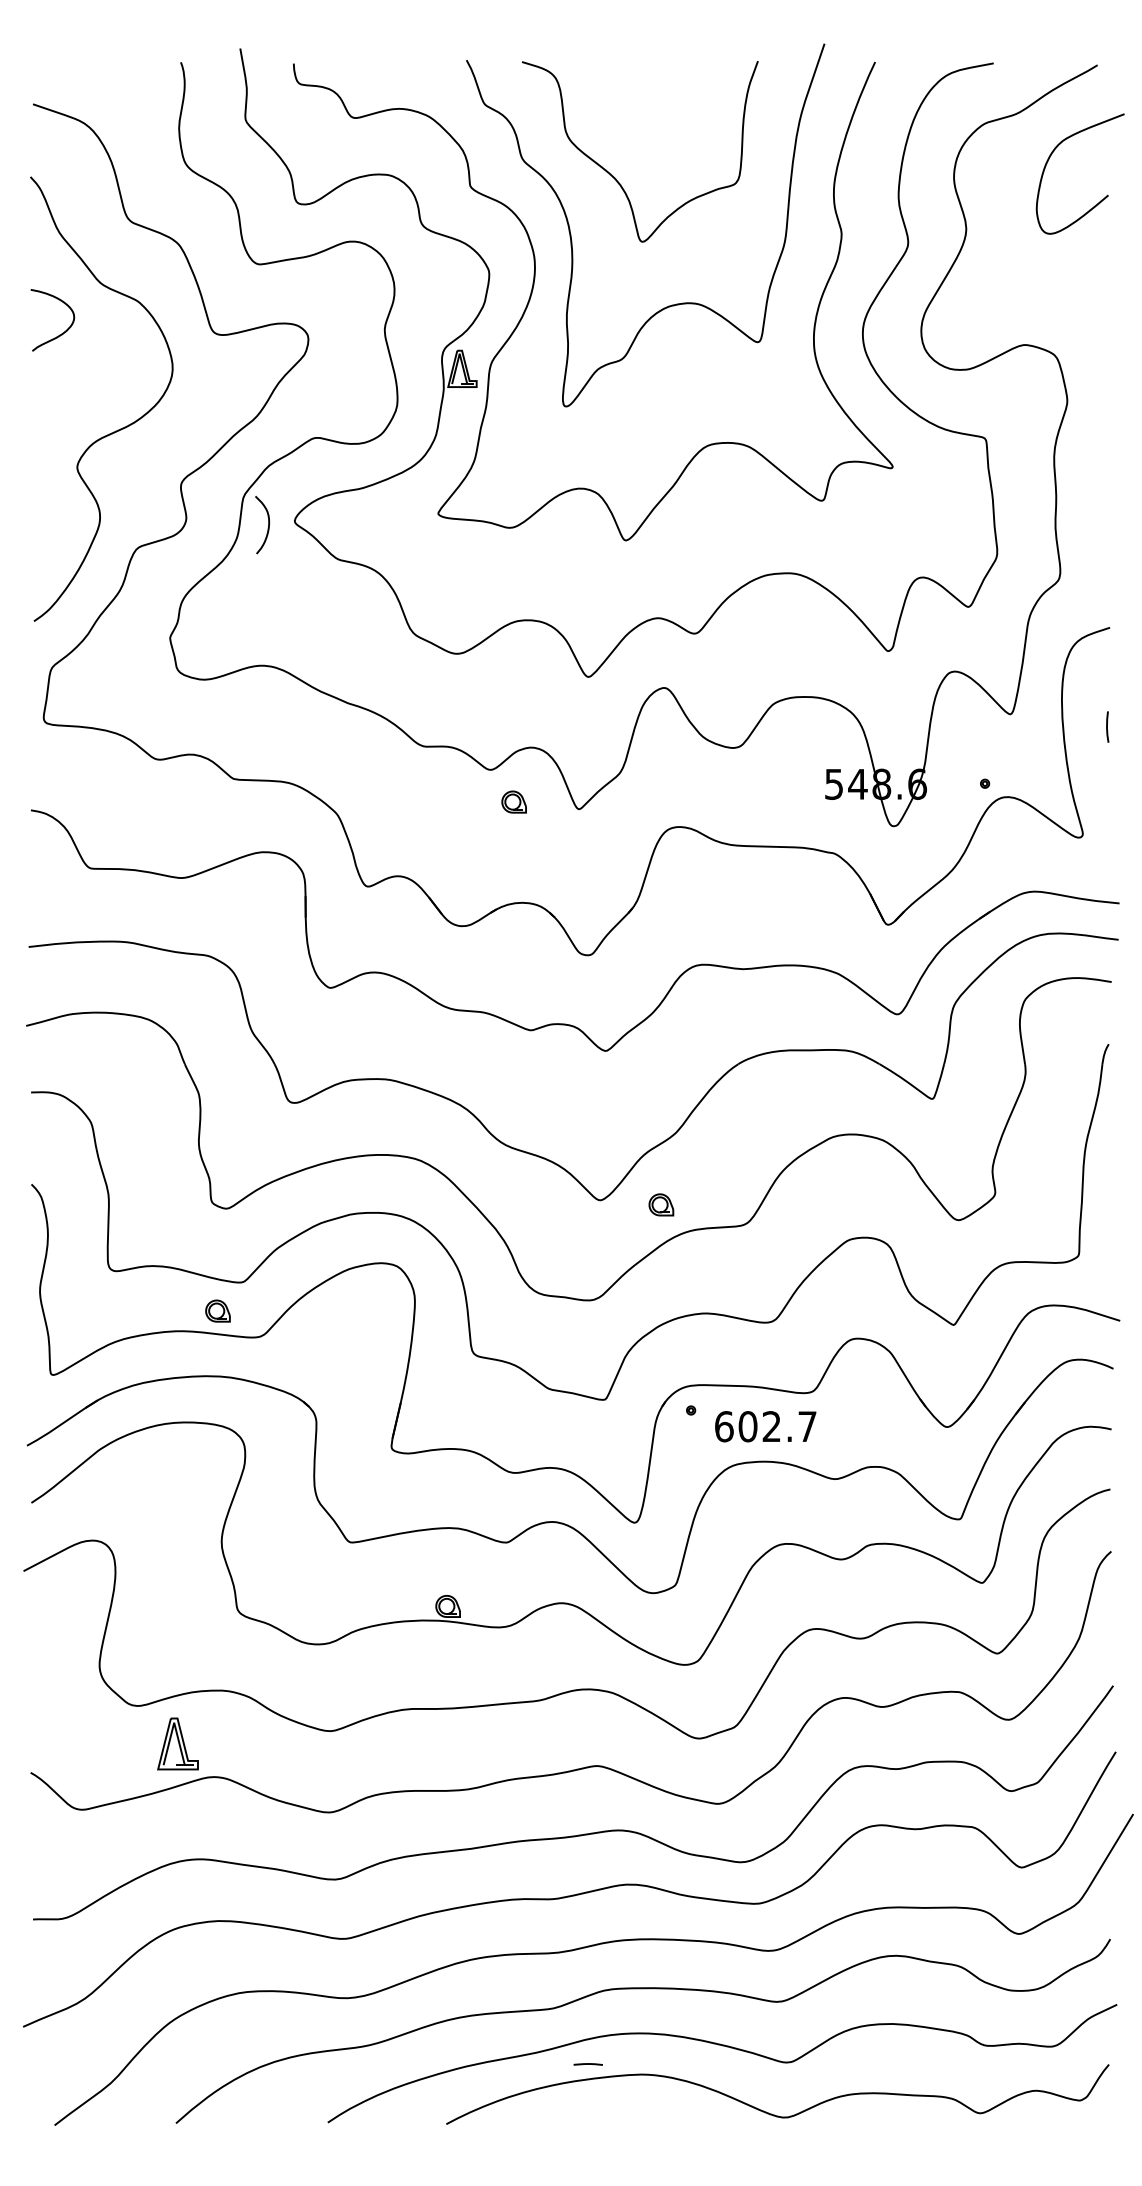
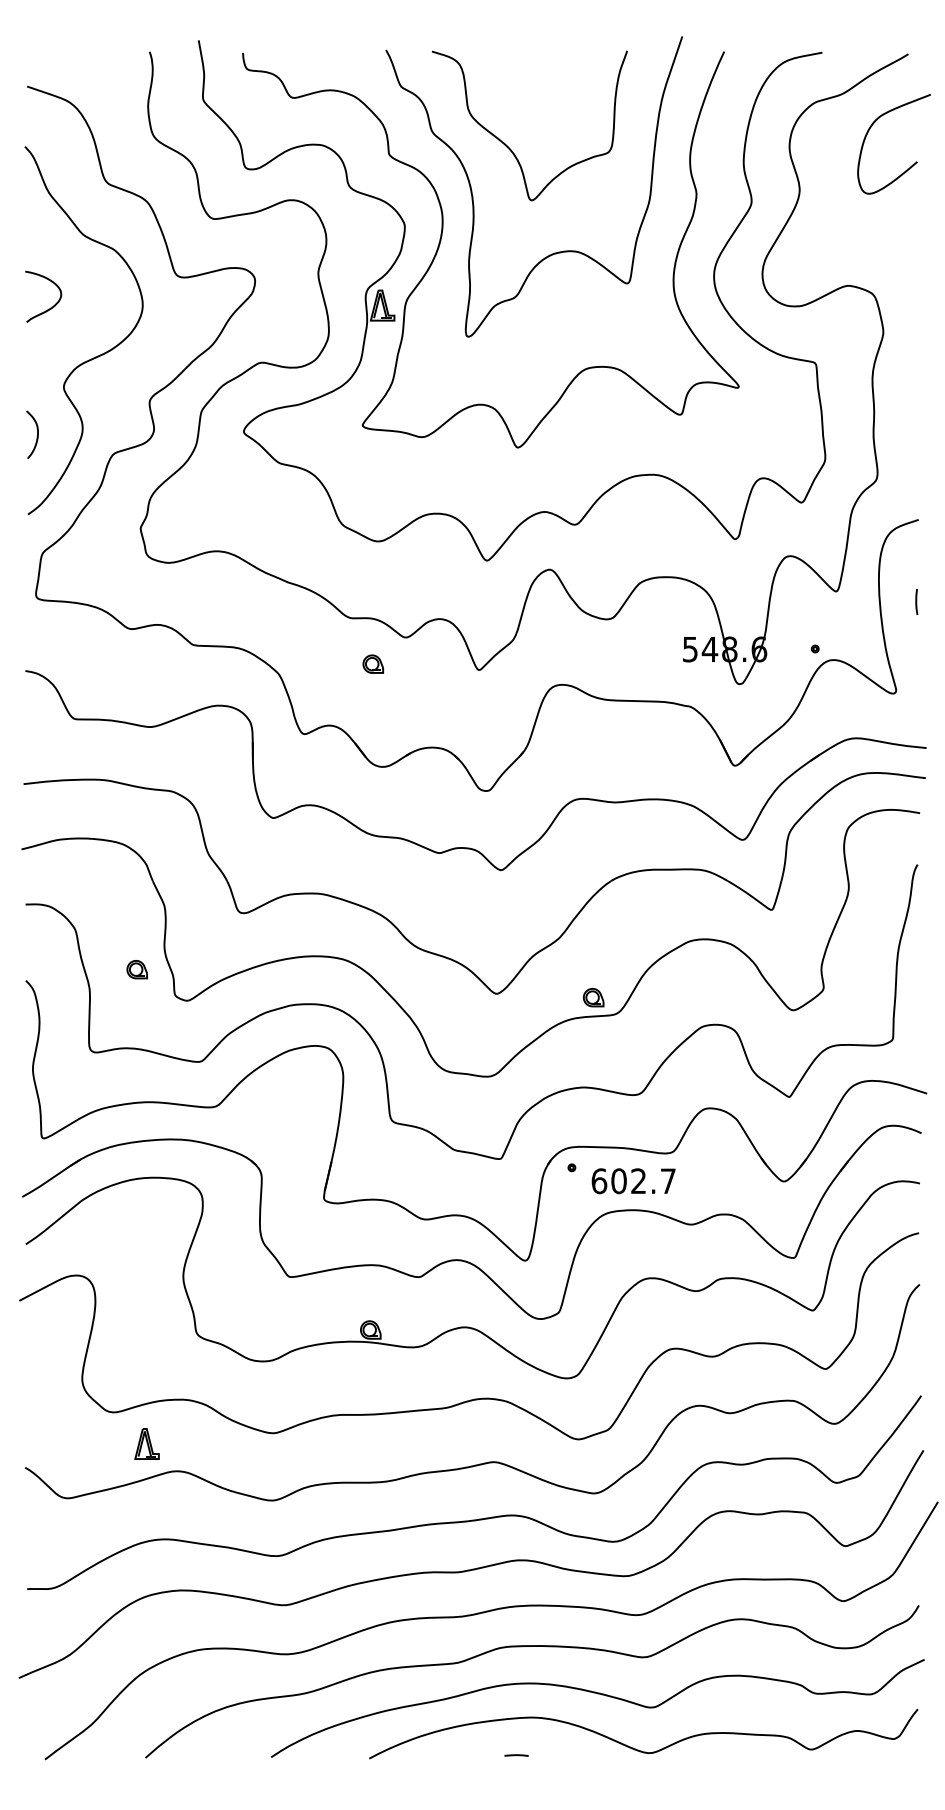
curve: (62, 332) -> (51, 306), moved
curve: (267, 528) -> (36, 437), moved
part: (513, 801) -> (372, 663), moved
part: (661, 1204) -> (593, 997), moved
part: (217, 1310) -> (136, 969), moved
part: (177, 1744) -> (146, 1444), size x0.71
line: (587, 2064) -> (515, 1755), moved

